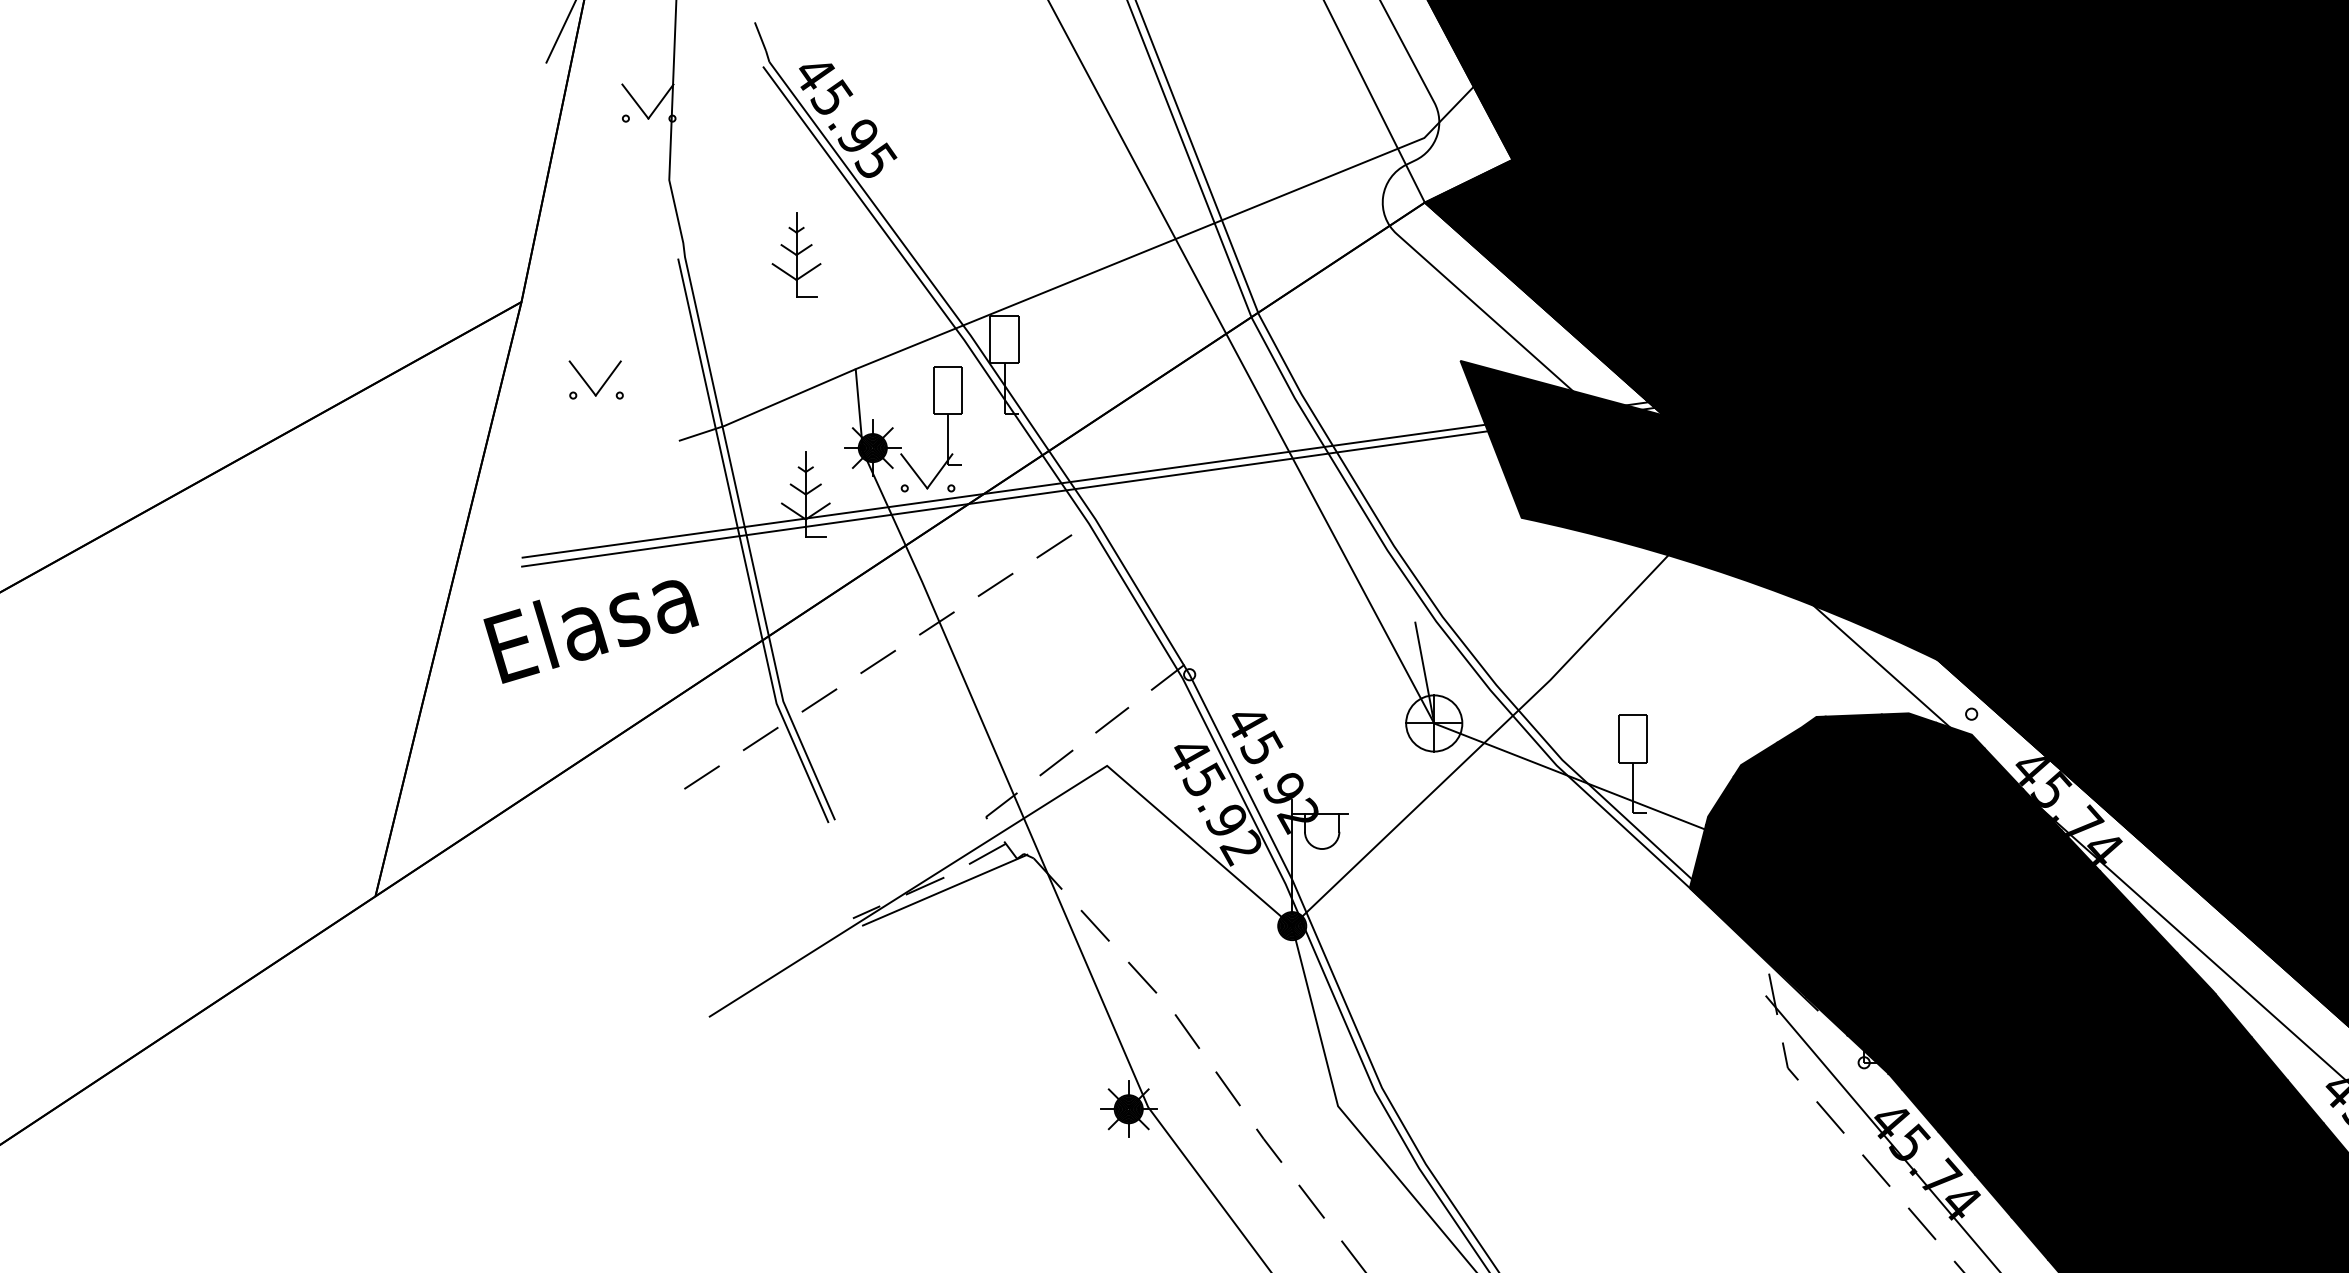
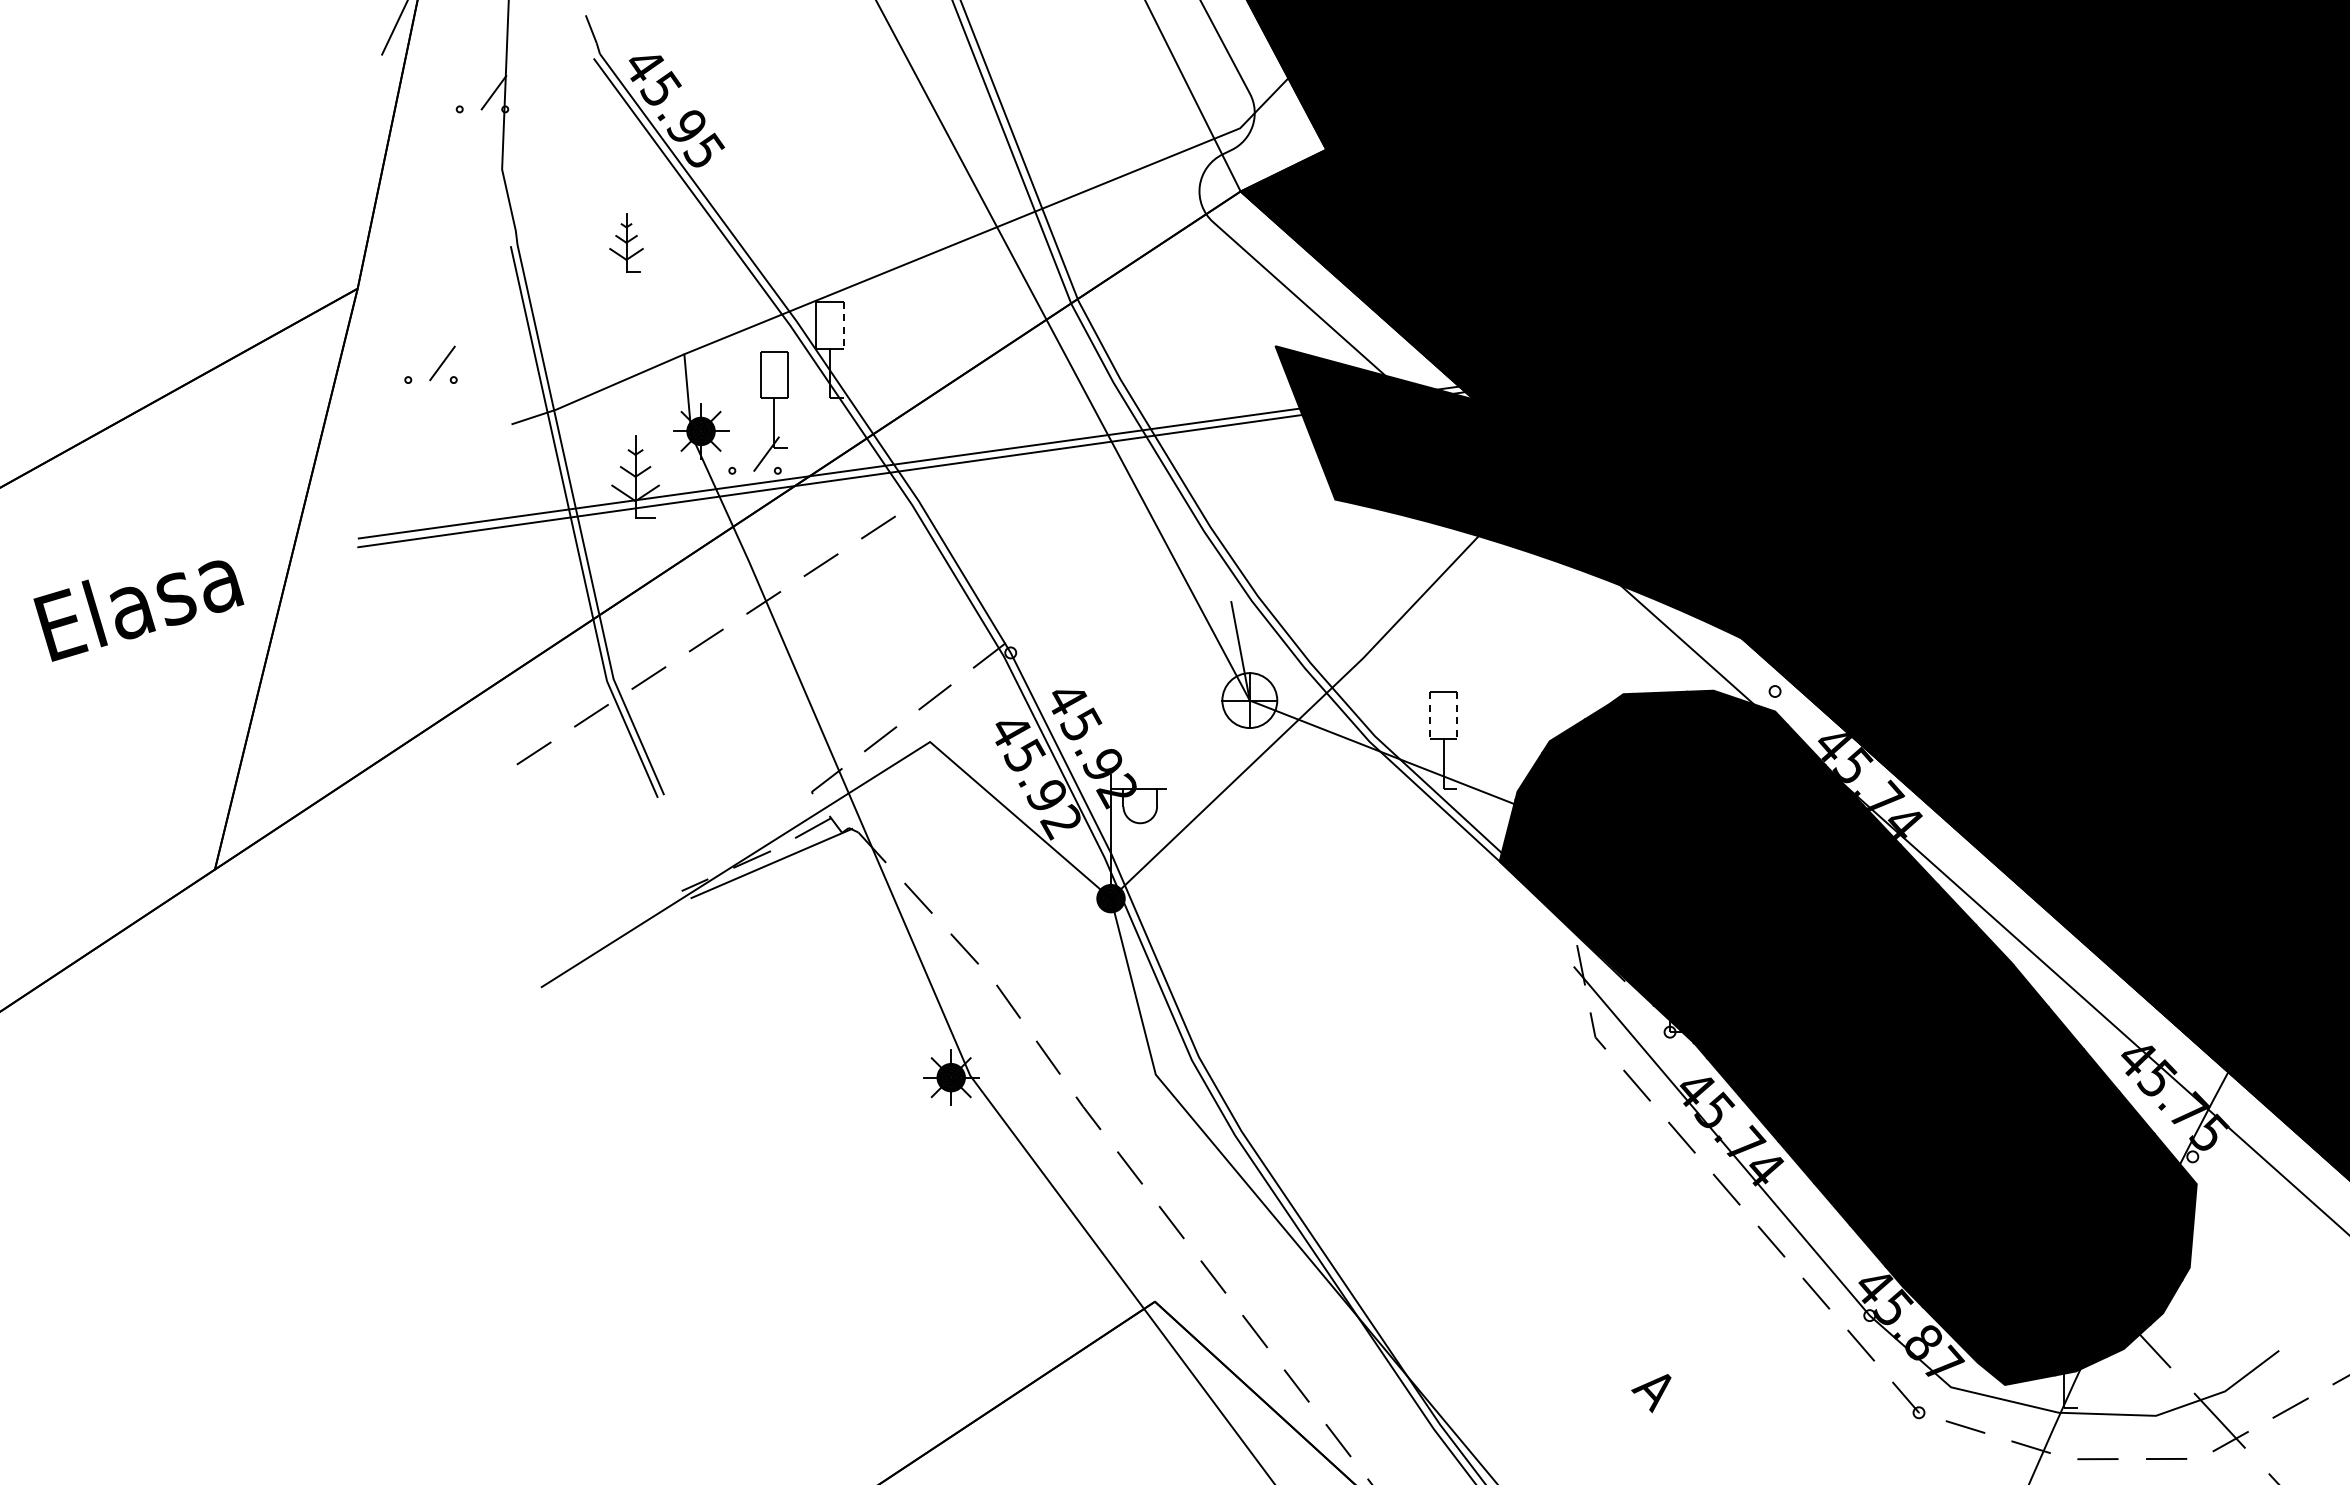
line: (634, 101) -> (468, 92), removed
part: (796, 254) -> (626, 242), size x0.7
line: (1018, 339) -> (843, 325), solid -> dashed
line: (582, 378) -> (417, 363), removed
line: (914, 470) -> (741, 453), removed
text: (590, 631) -> (138, 610), moved
line: (1618, 739) -> (1429, 716), solid -> dashed
line: (1646, 739) -> (1457, 716), solid -> dashed

